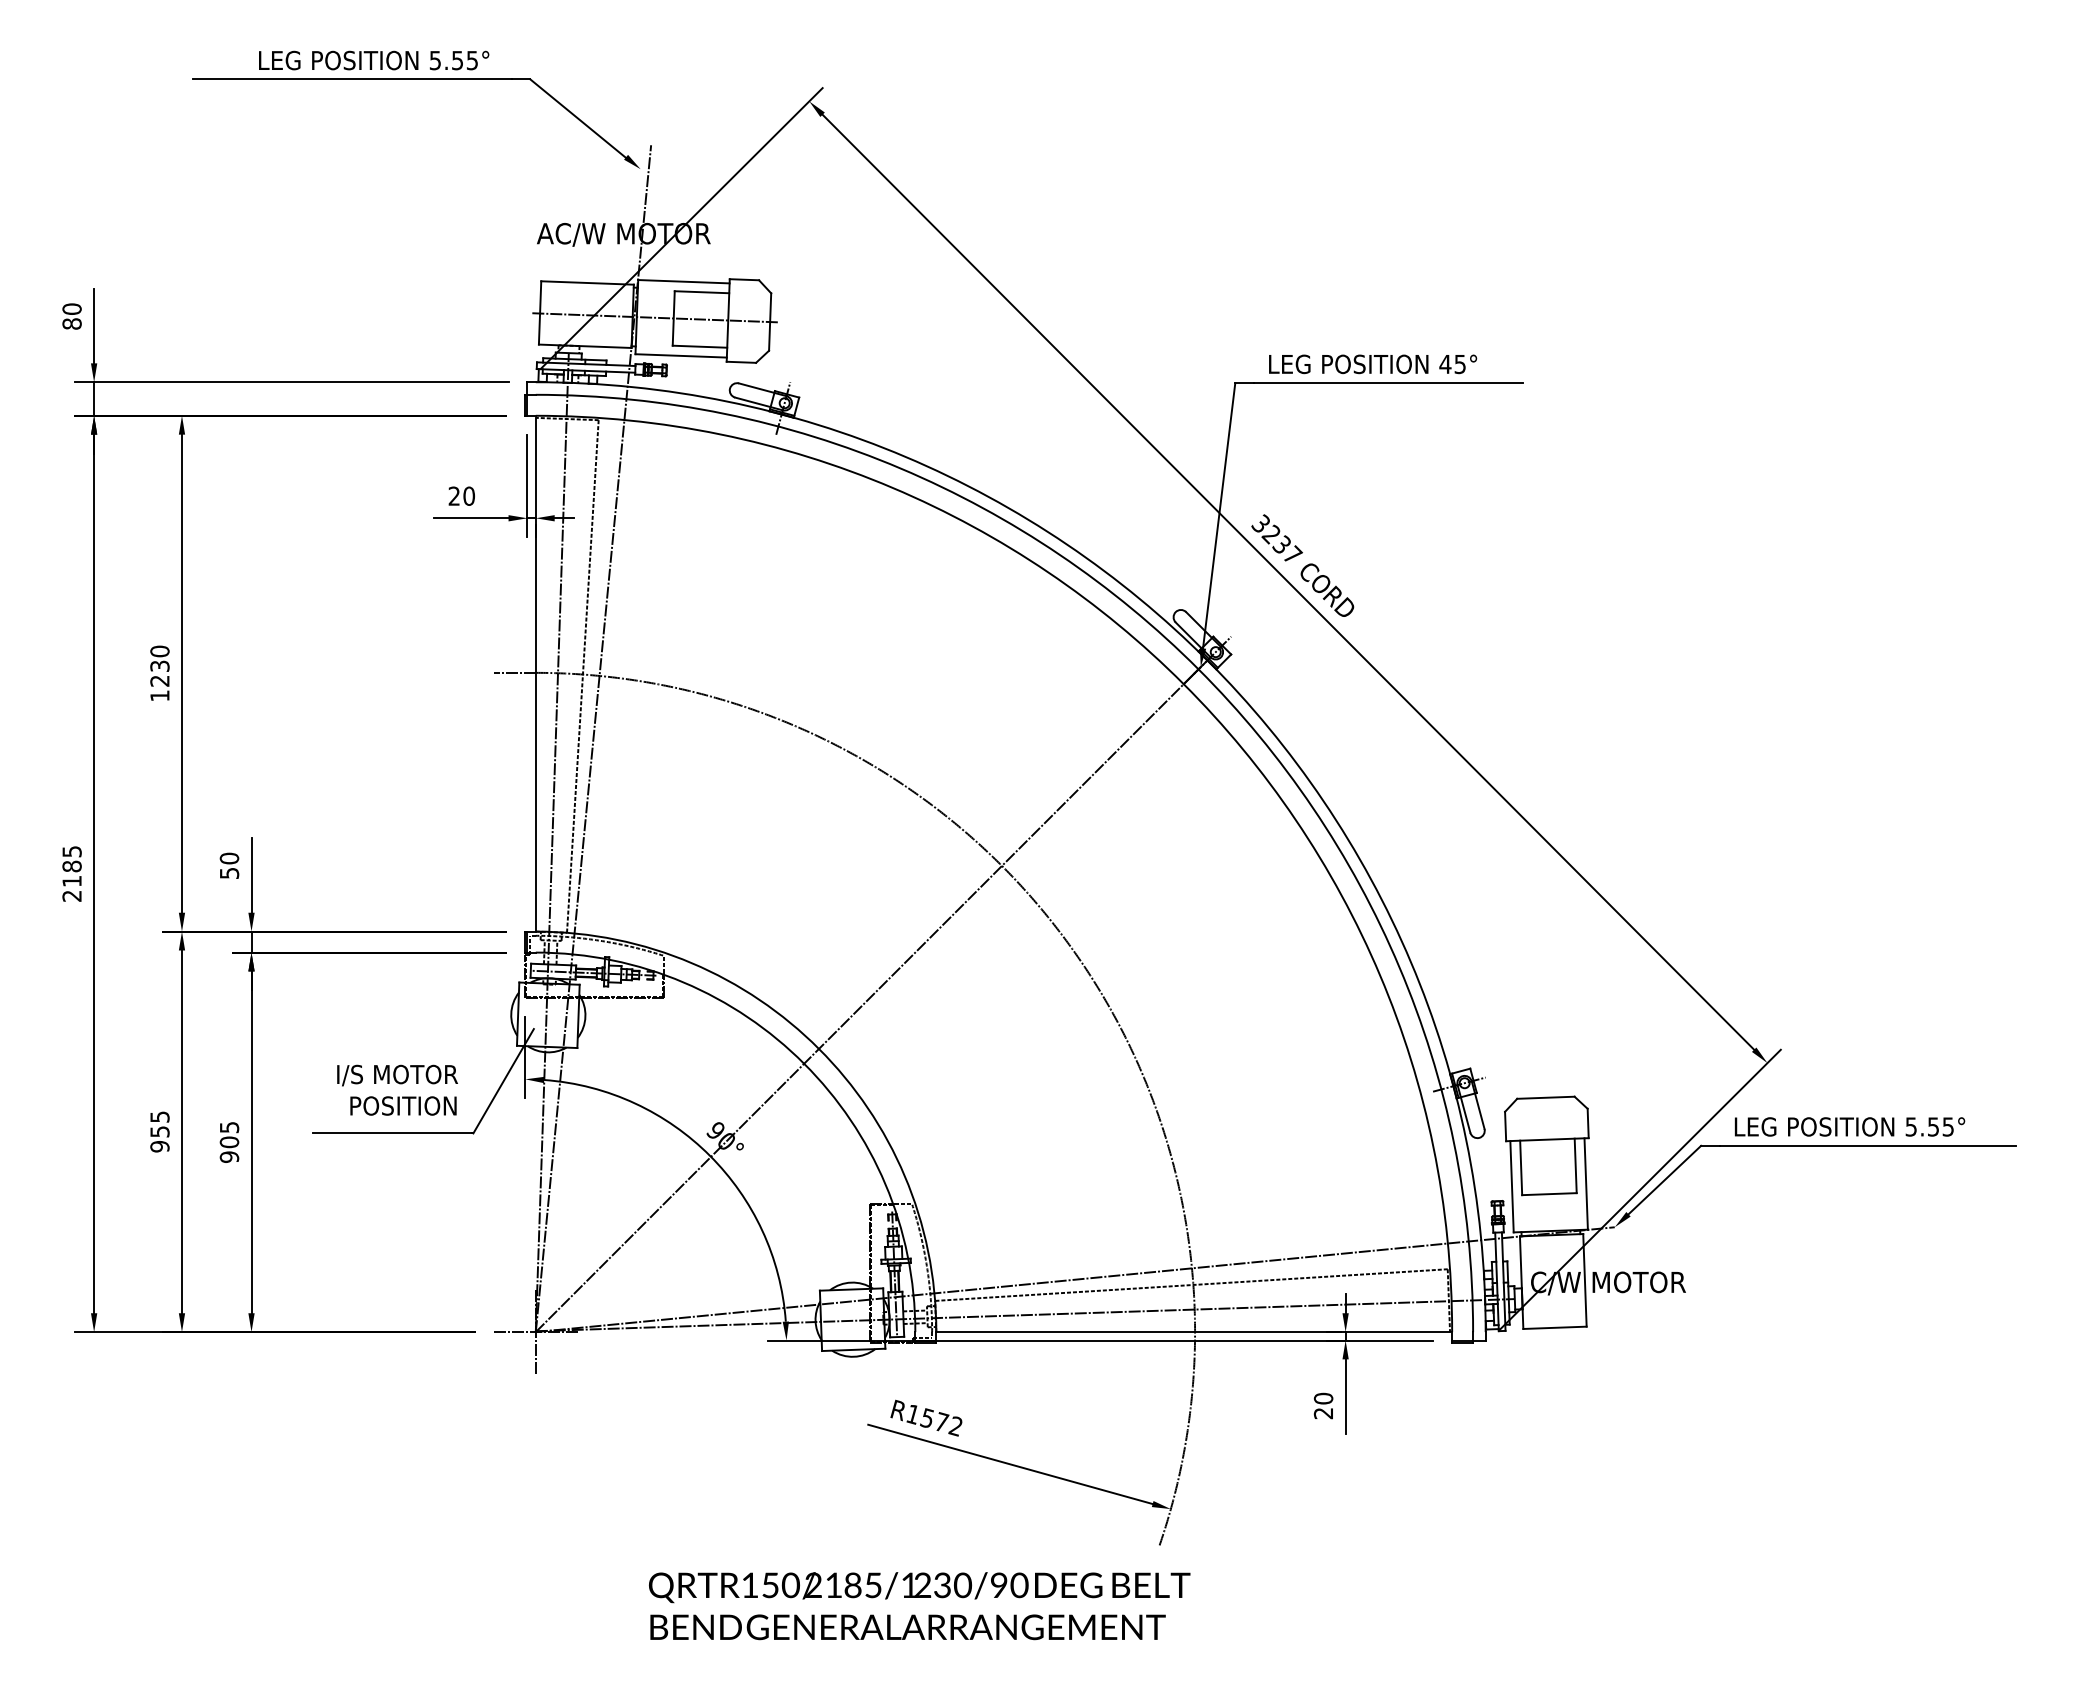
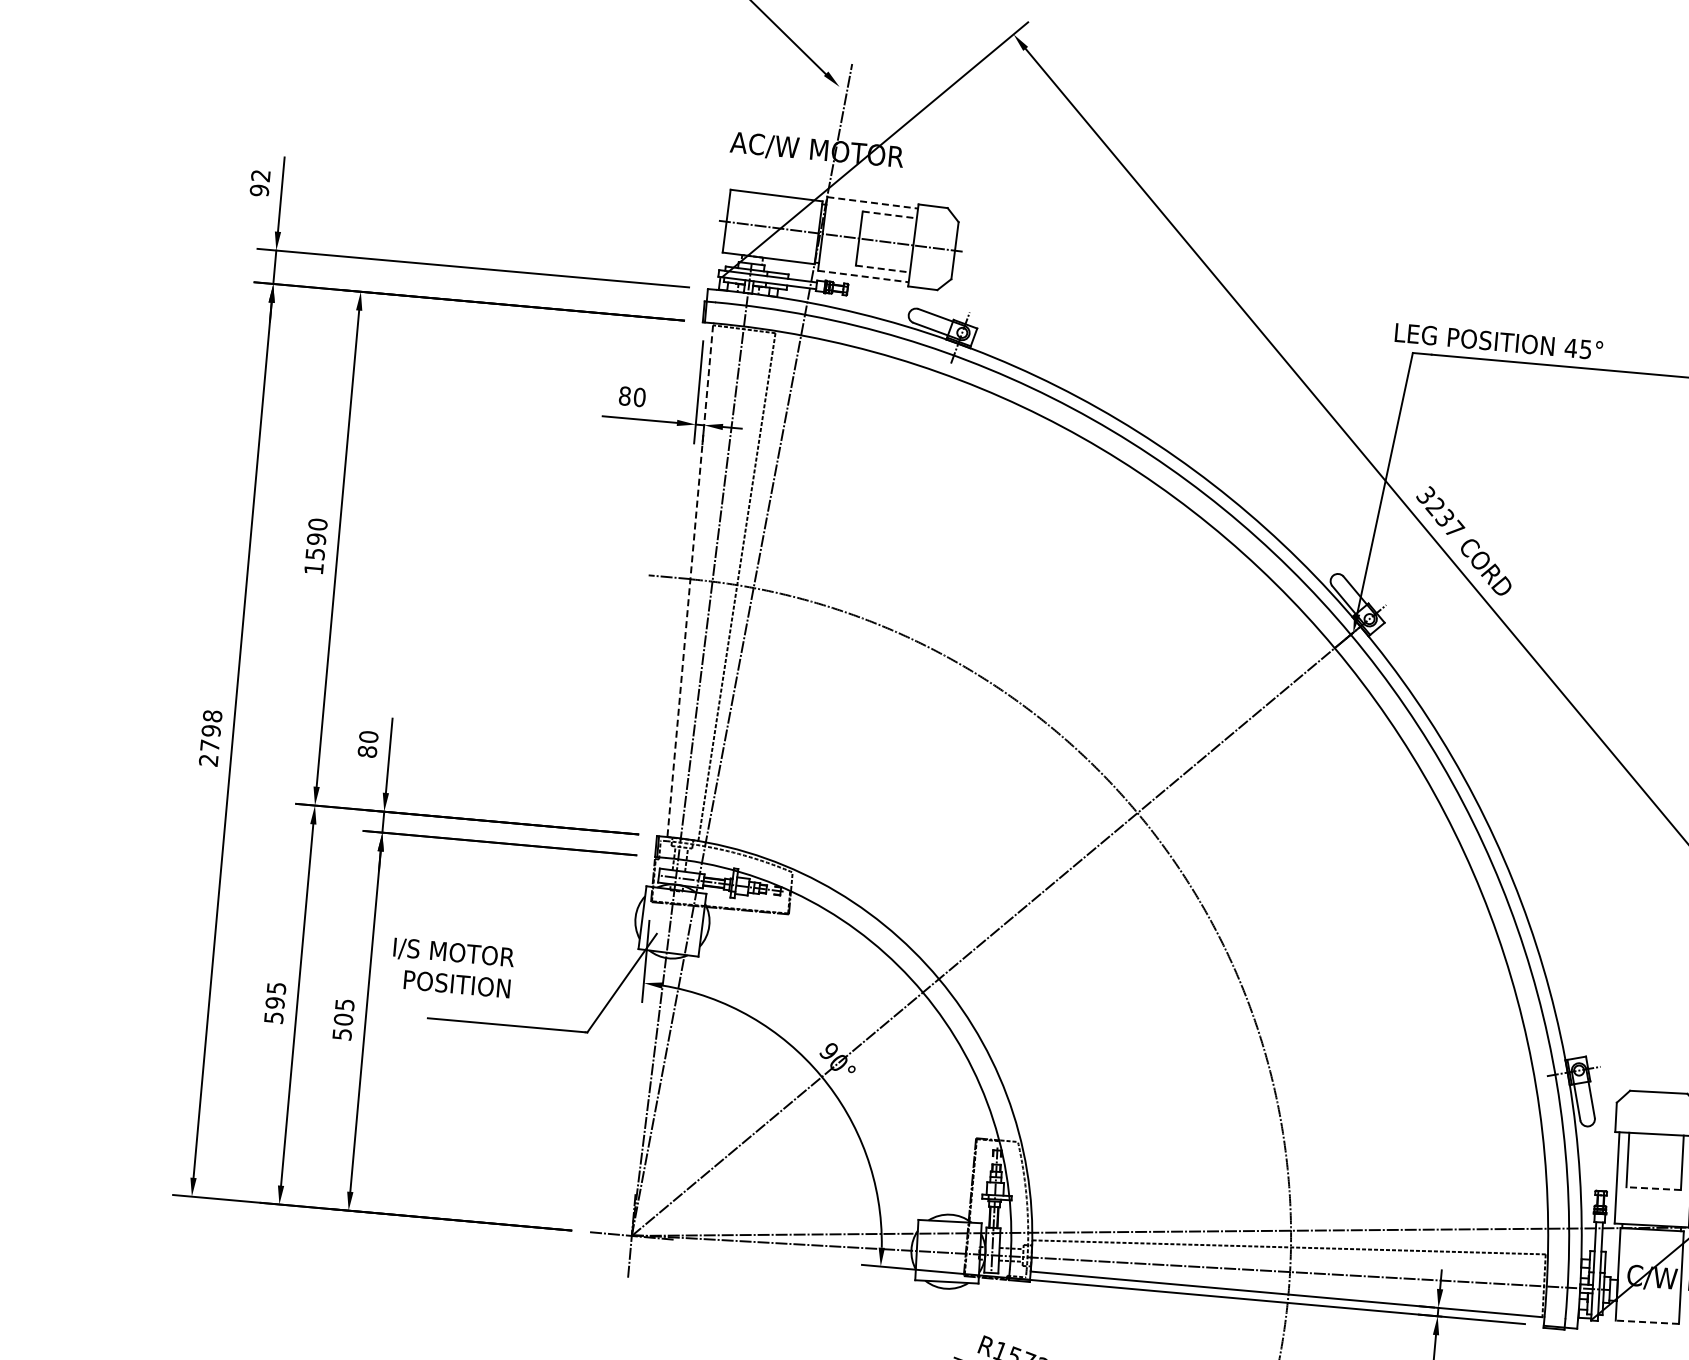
line: (683, 281) -> (872, 202), solid -> dashed
line: (702, 292) -> (890, 215), solid -> dashed
text: (71, 316) -> (259, 183), 80 -> 92
line: (700, 346) -> (883, 268), solid -> dashed
line: (681, 355) -> (863, 276), solid -> dashed
text: (1373, 364) -> (1499, 341), moved
text: (454, 495) -> (625, 395), 20 -> 80
text: (159, 673) -> (315, 546), 1230 -> 1590
line: (535, 674) -> (689, 580), solid -> dashed
text: (71, 866) -> (210, 730), 2185 -> 2798
text: (229, 873) -> (367, 751), 50 -> 80
text: (397, 1089) -> (452, 967), moved
text: (159, 1139) -> (274, 1010), 955 -> 595
text: (228, 1156) -> (341, 1033), 905 -> 505
line: (1548, 1194) -> (1652, 1188), solid -> dashed
line: (1554, 1327) -> (1646, 1321), solid -> dashed

